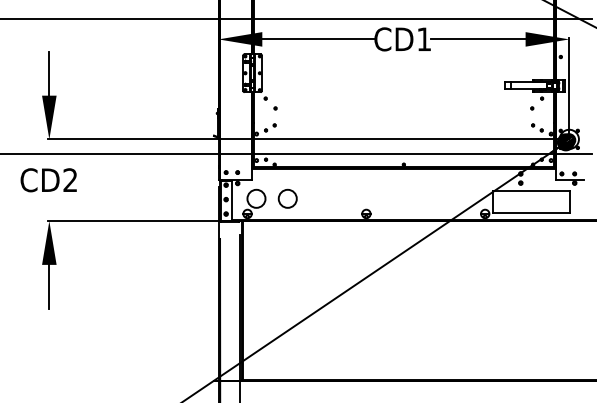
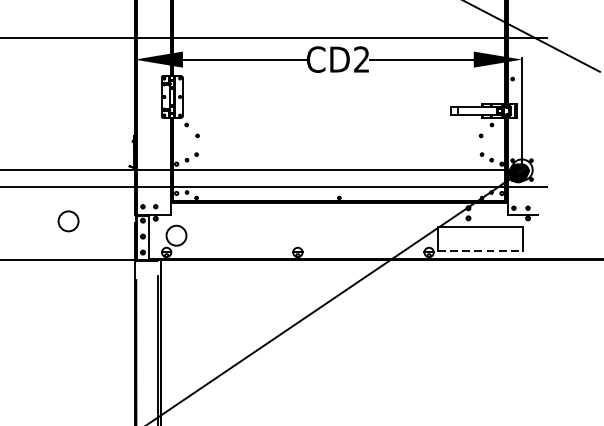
text: (423, 38) -> (360, 58), CD1 -> CD2
circle: (287, 198) -> (68, 221), moved
line: (531, 212) -> (480, 250), solid -> dashed

